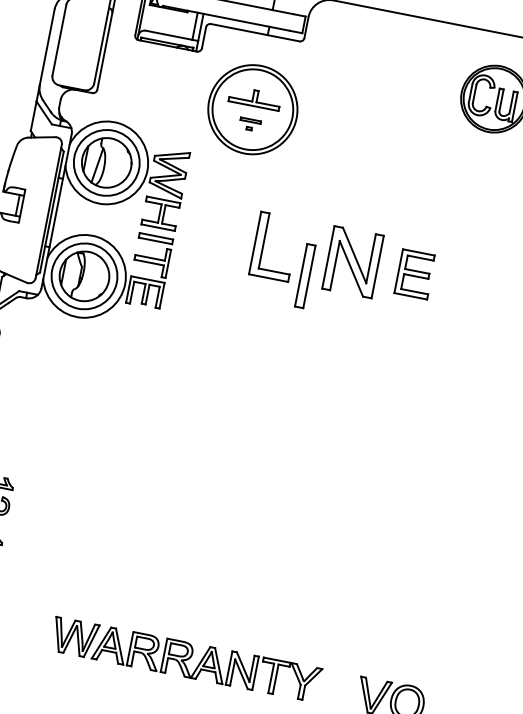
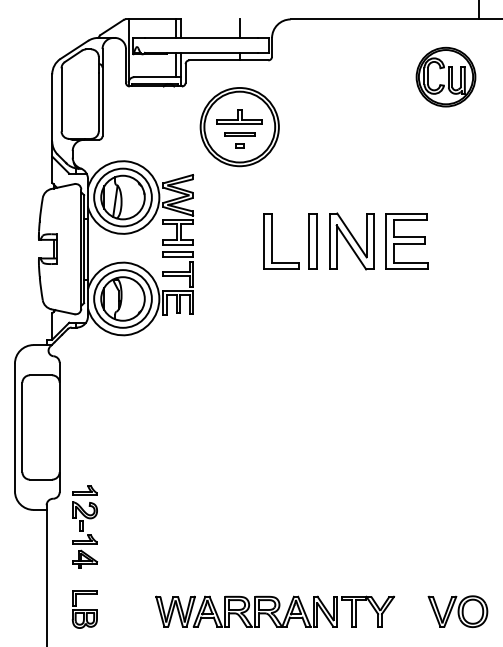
part: (249, 124) -> (239, 140), size x1.67
part: (414, 274) -> (406, 241), size x1.43
part: (304, 276) -> (312, 241), moved

